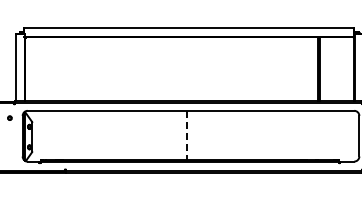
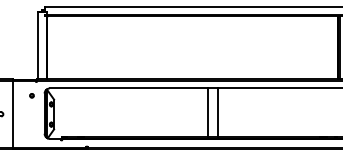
line: (187, 135) -> (207, 112), dashed -> solid
line: (197, 135) -> (217, 112), added

